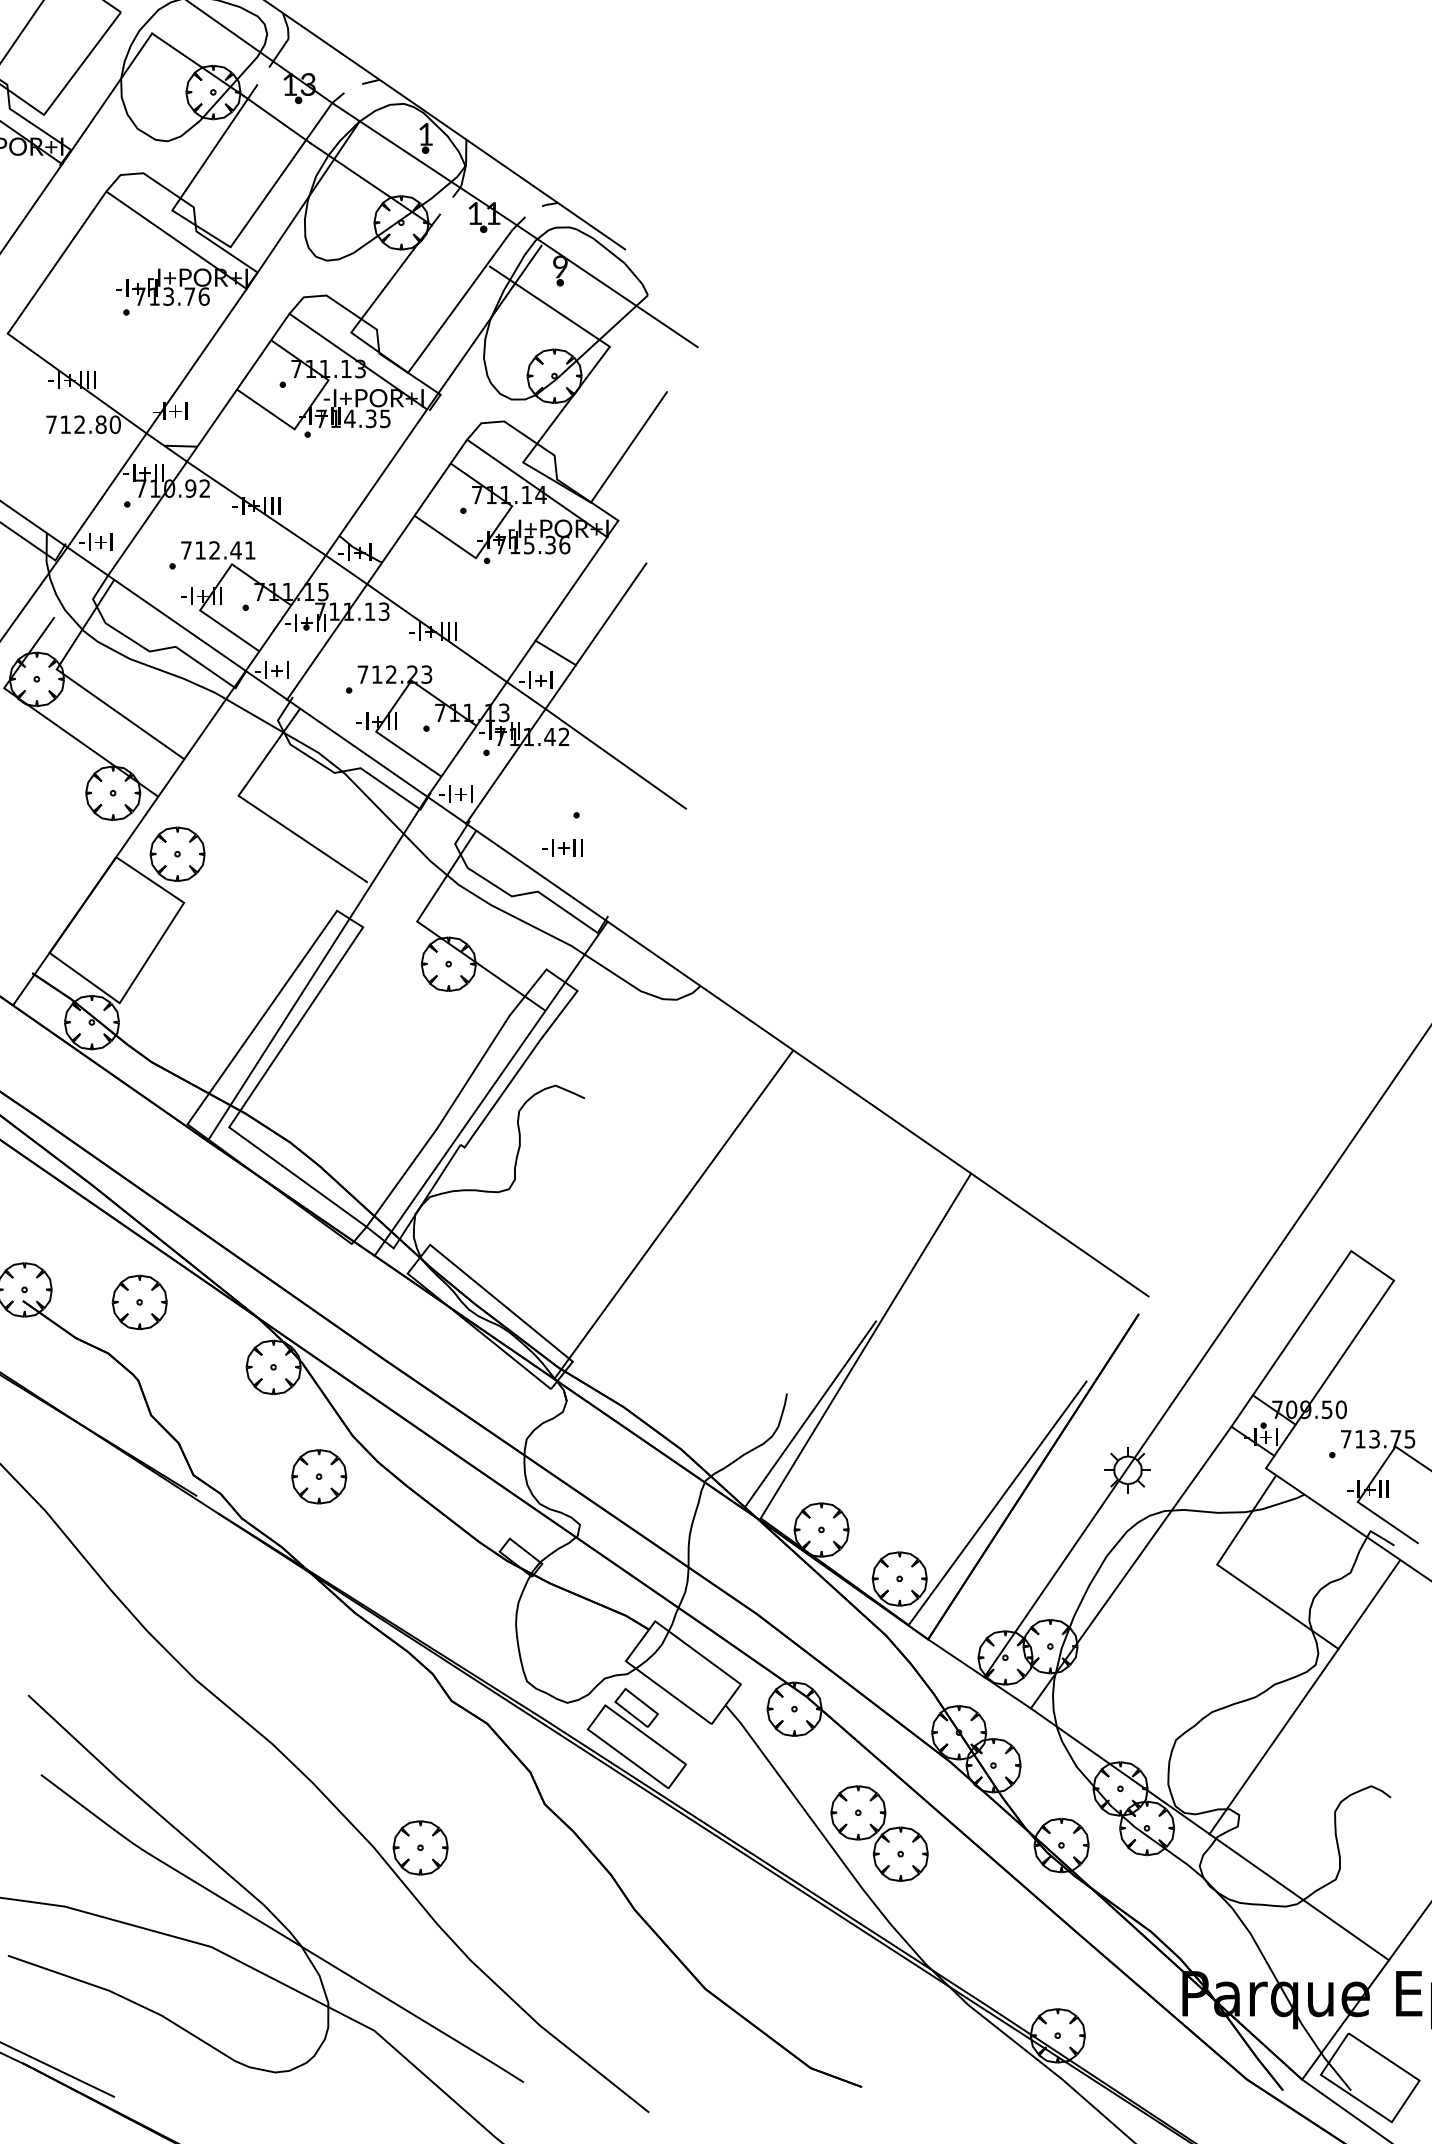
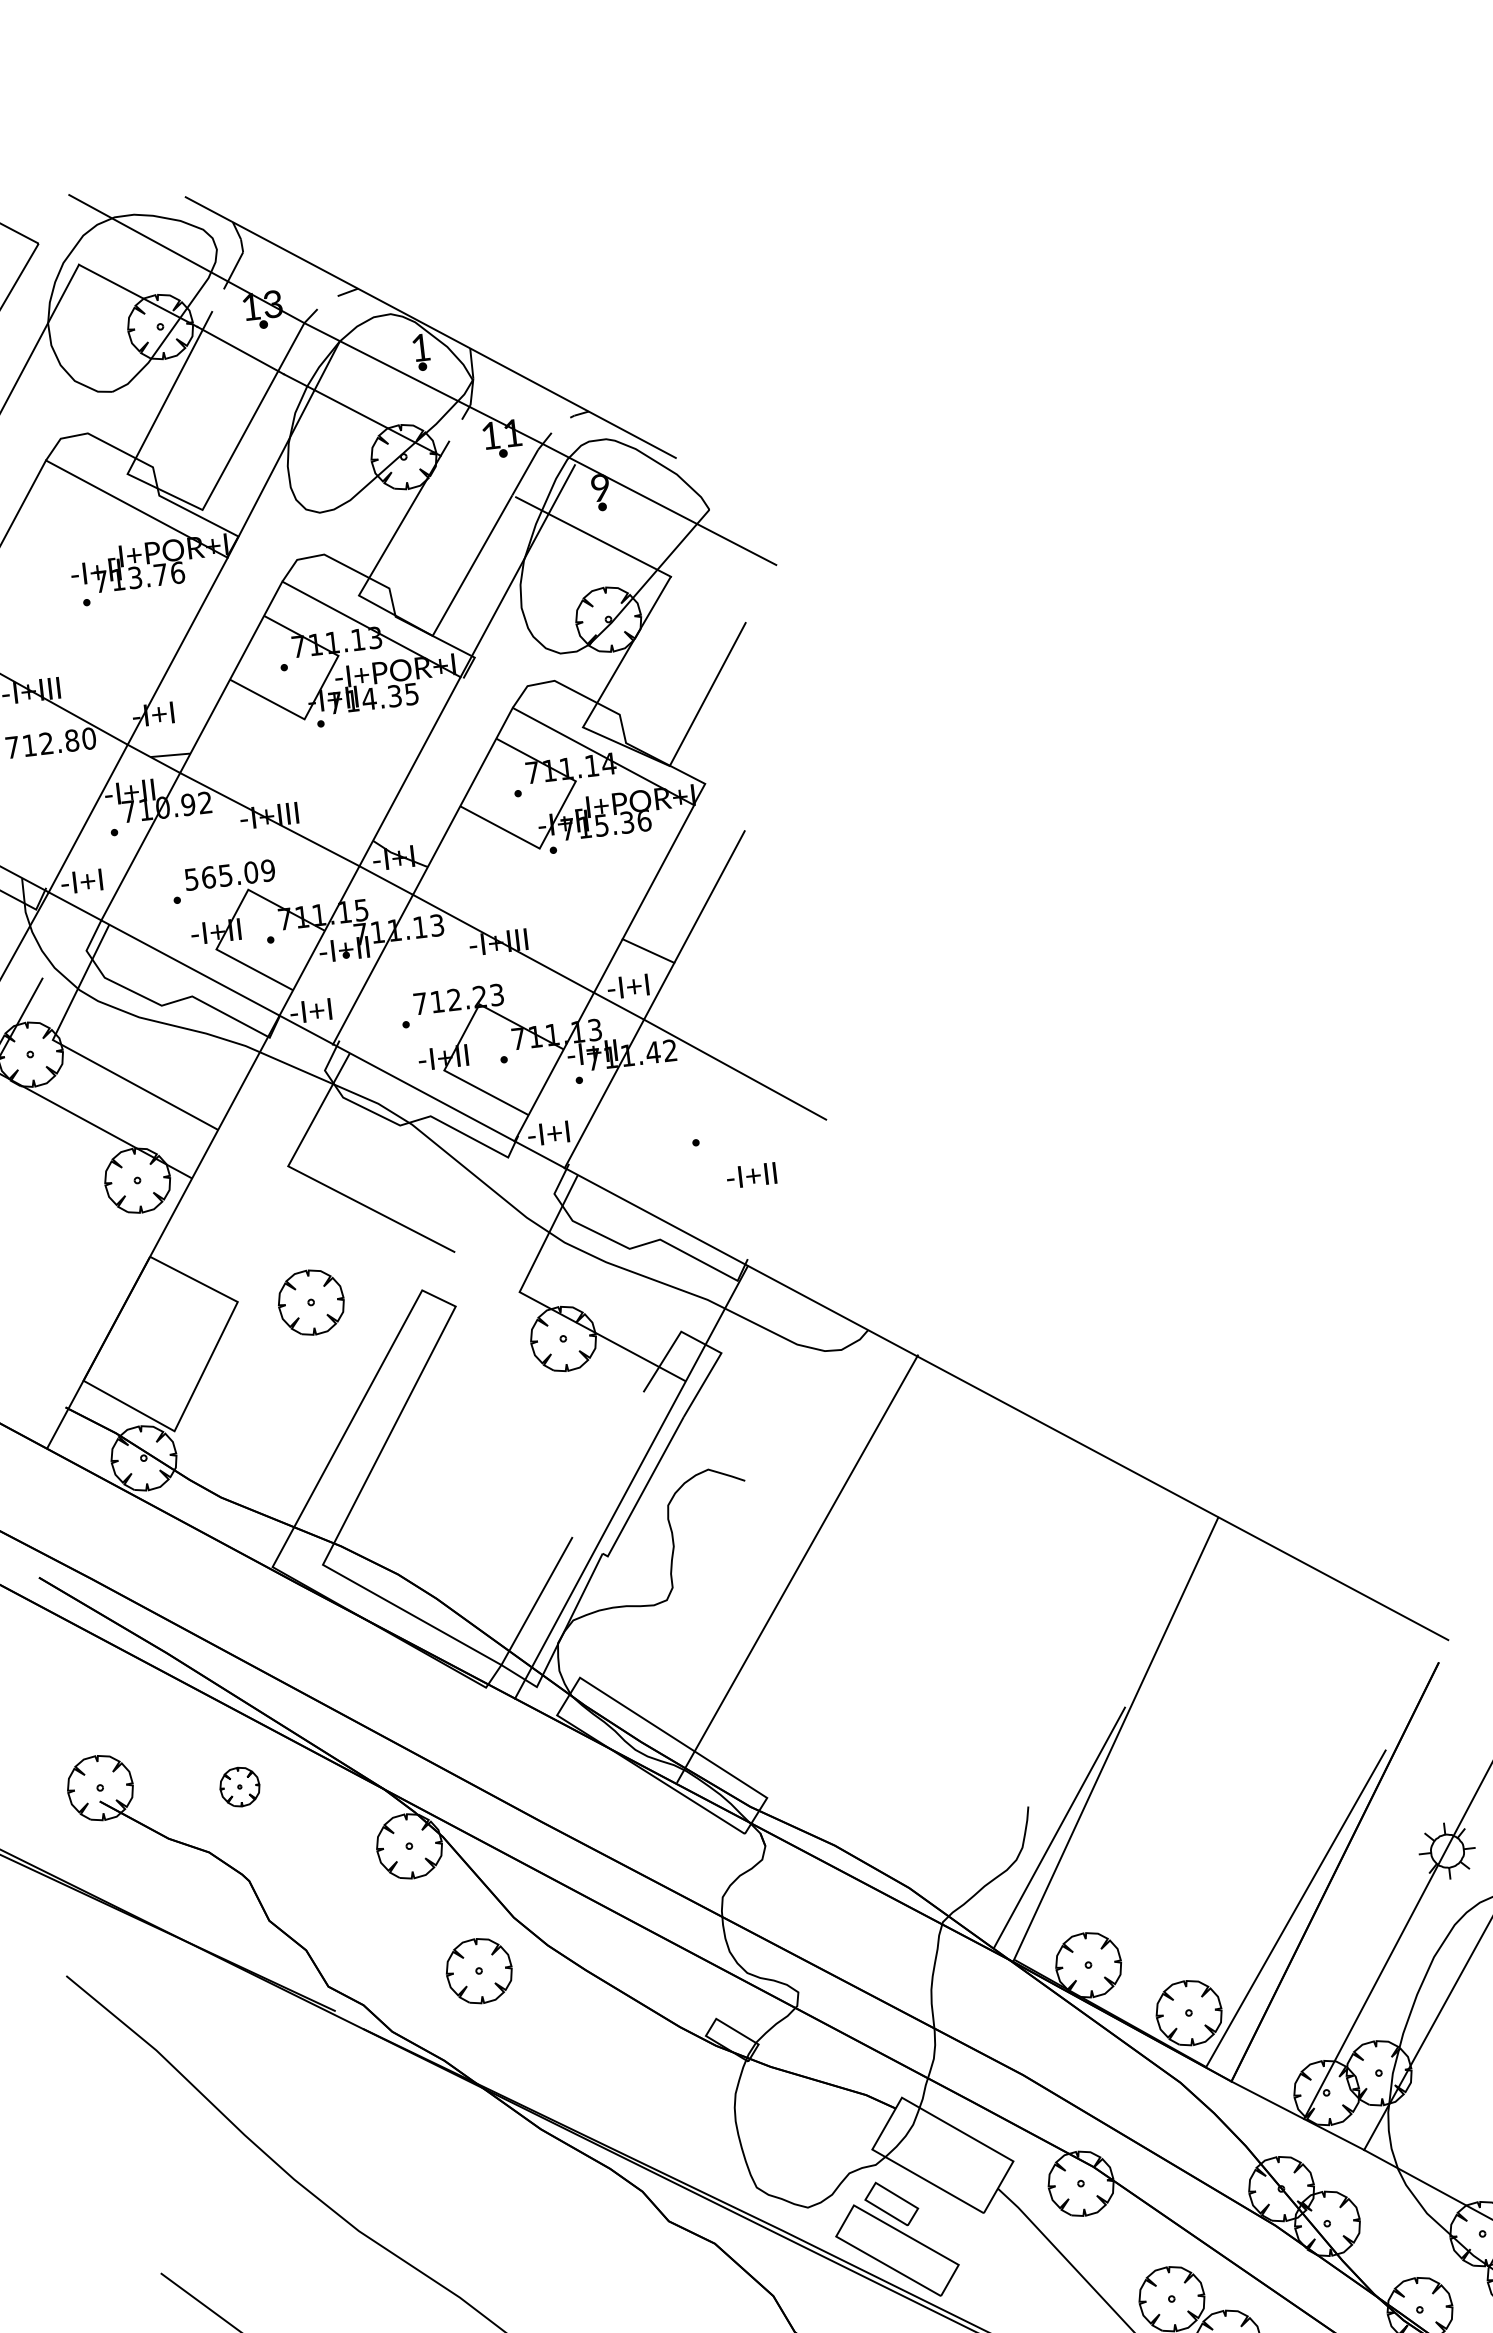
text: (218, 550) -> (230, 875), 712.41 -> 565.09
text: (562, 847) -> (751, 1175), moved
part: (177, 853) -> (311, 1301), moved
line: (317, 968) -> (406, 1362), removed
line: (473, 1071) -> (607, 1464), removed
line: (673, 1214) -> (797, 1568), moved
part: (139, 1302) -> (239, 1787), size x0.6

